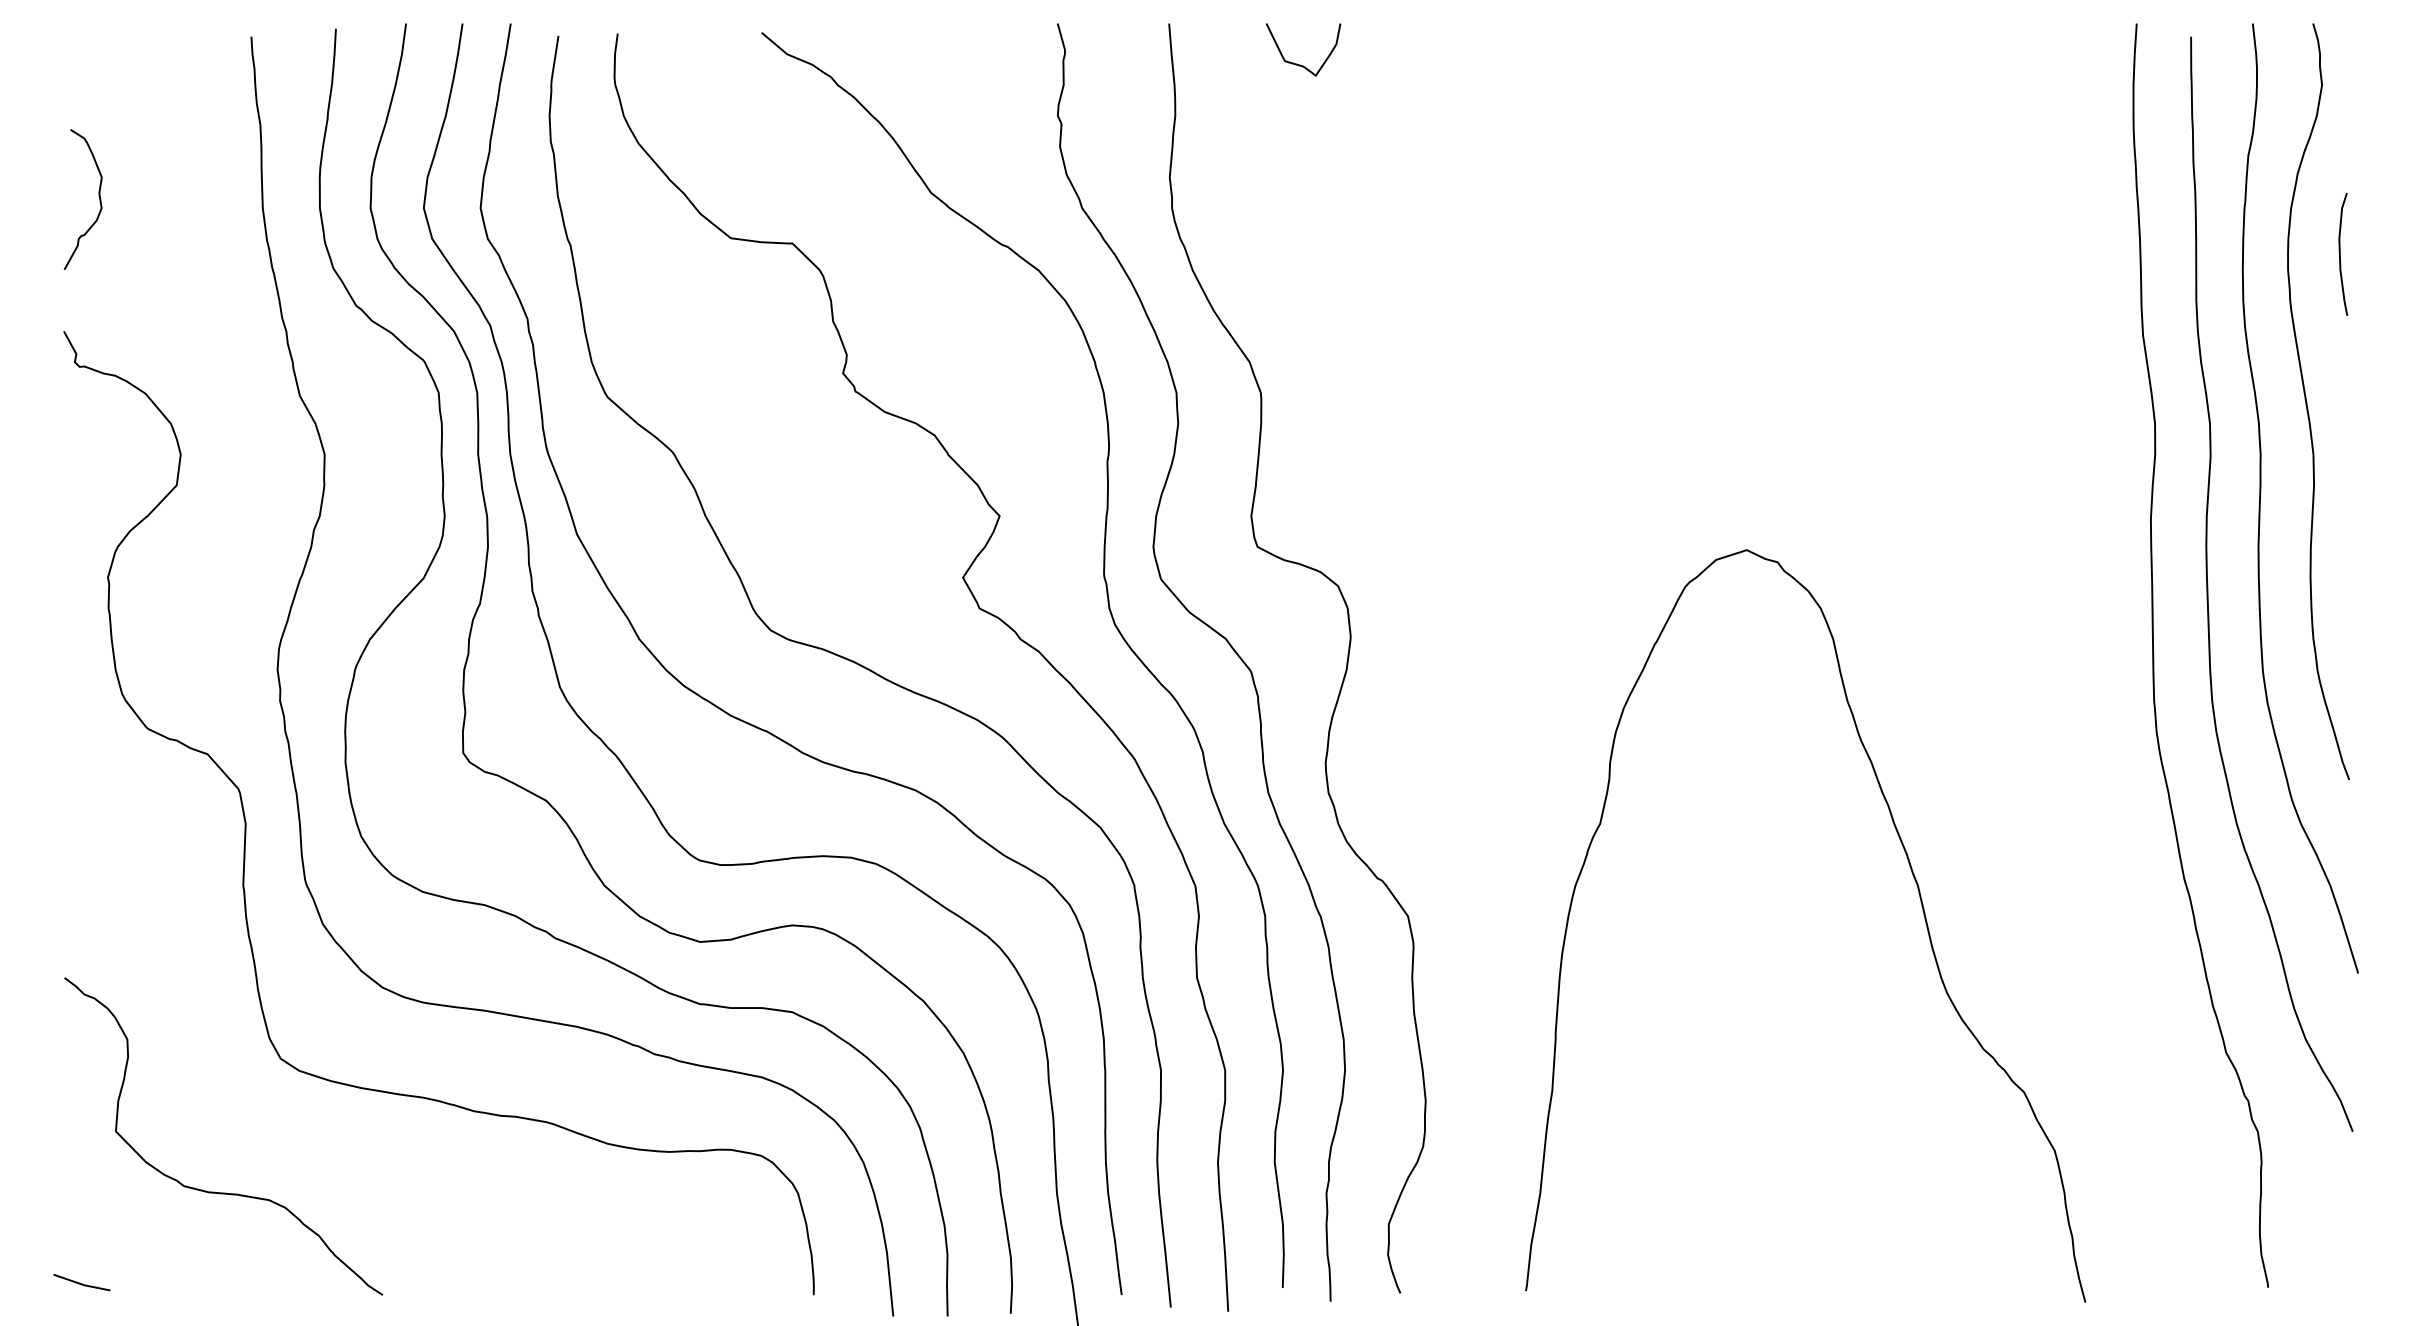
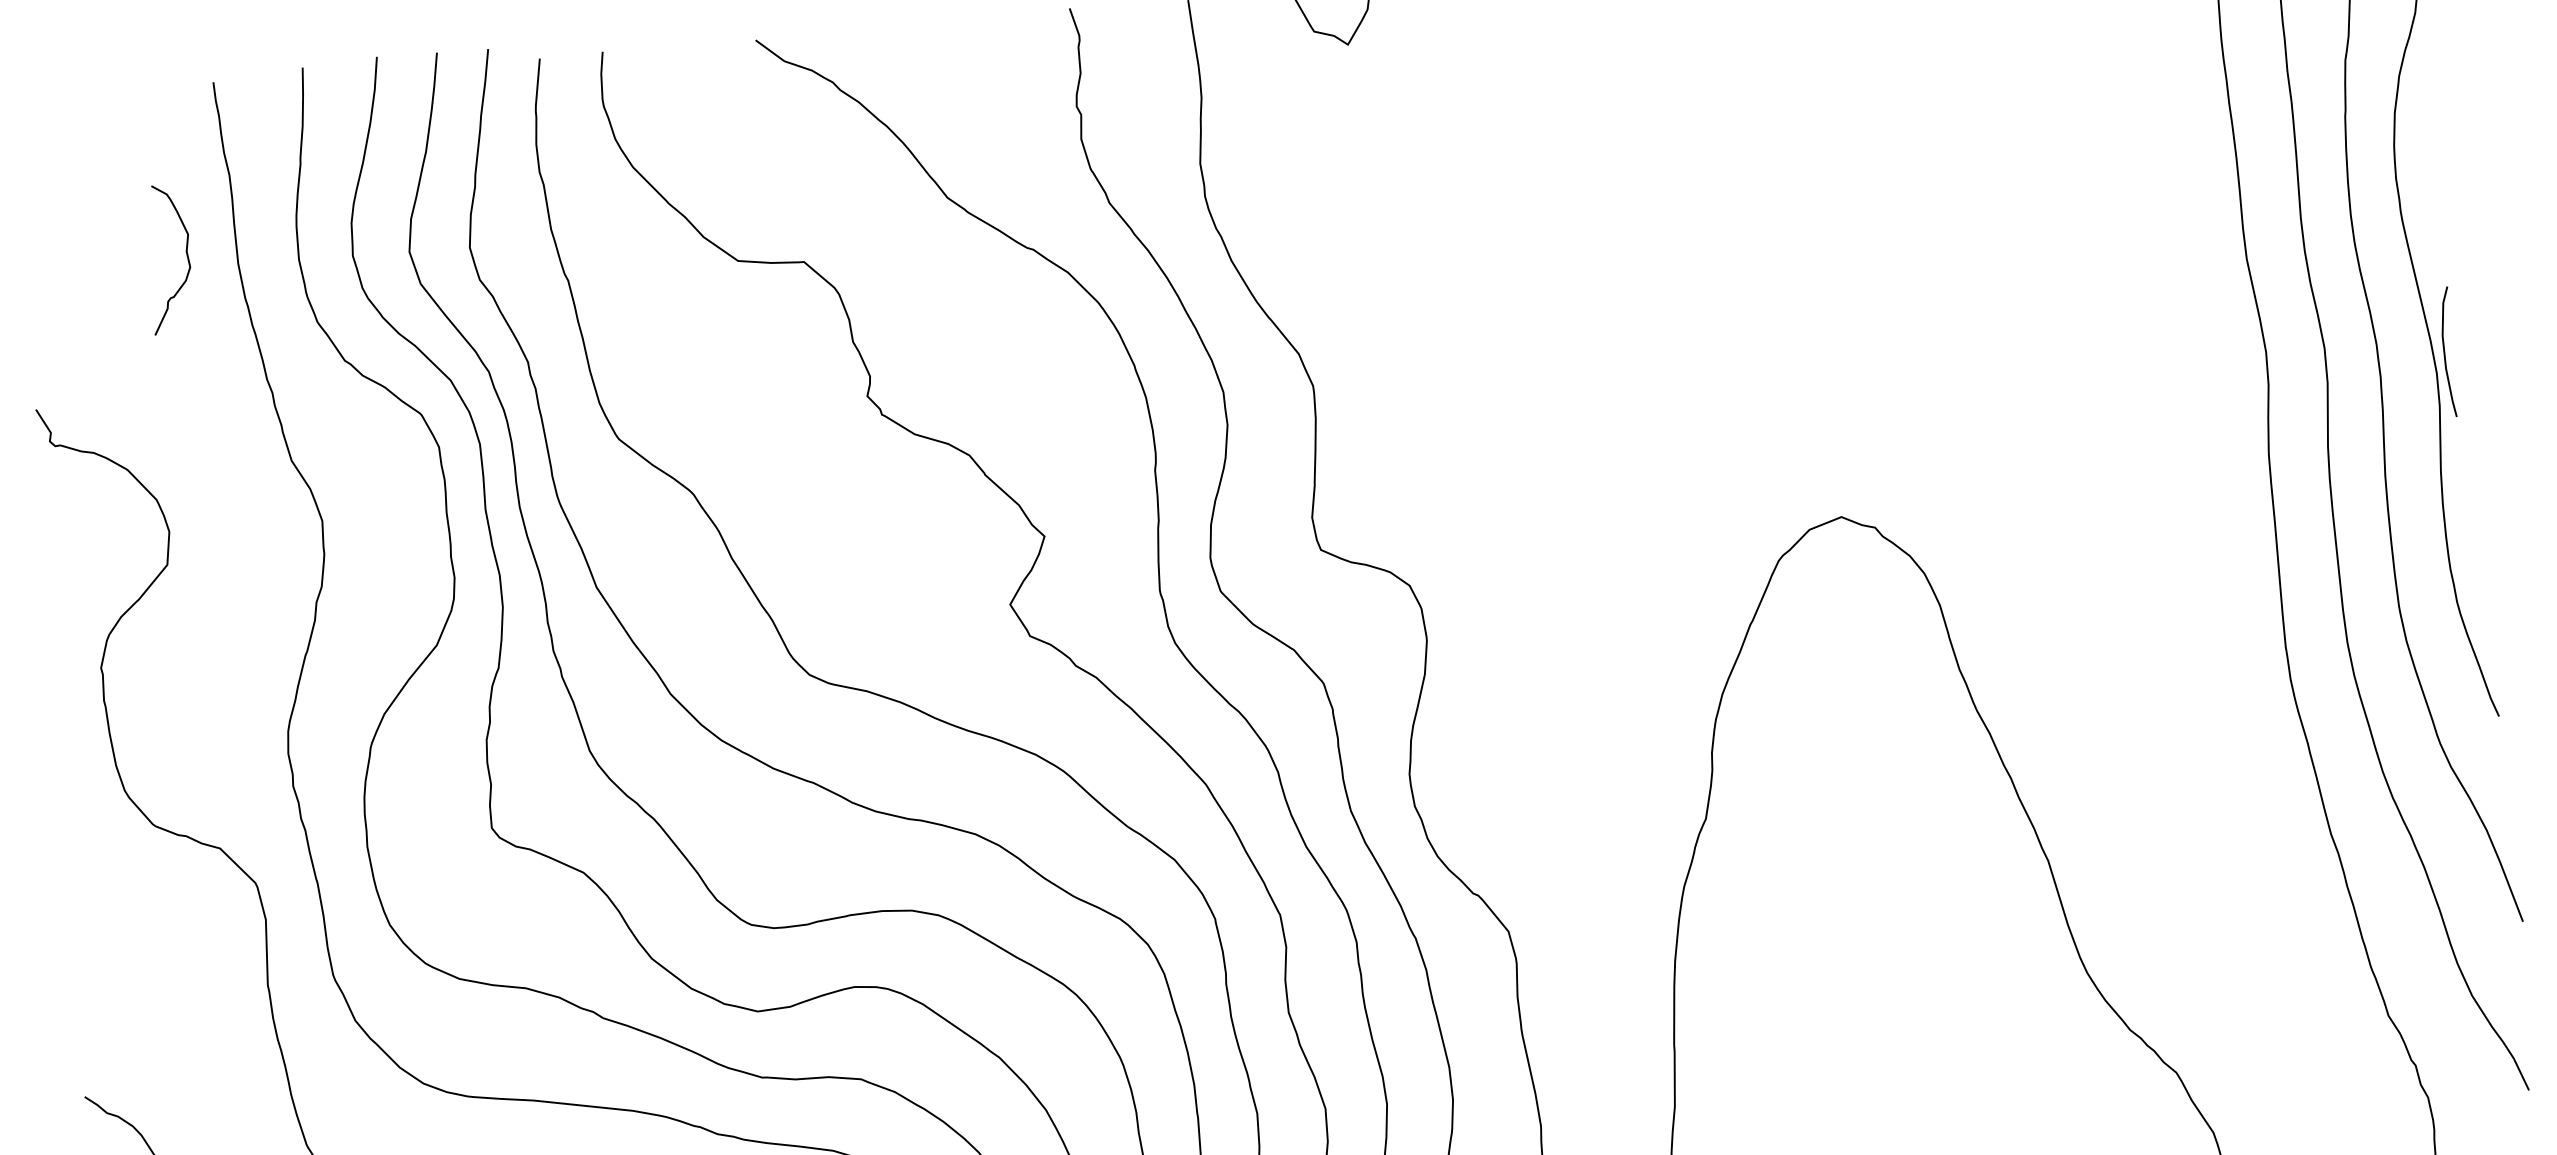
curve: (98, 195) -> (185, 253), moved
curve: (2340, 253) -> (2444, 351), moved

